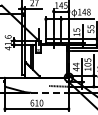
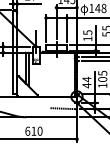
line: (50, 92) -> (52, 116), dashed -> solid

